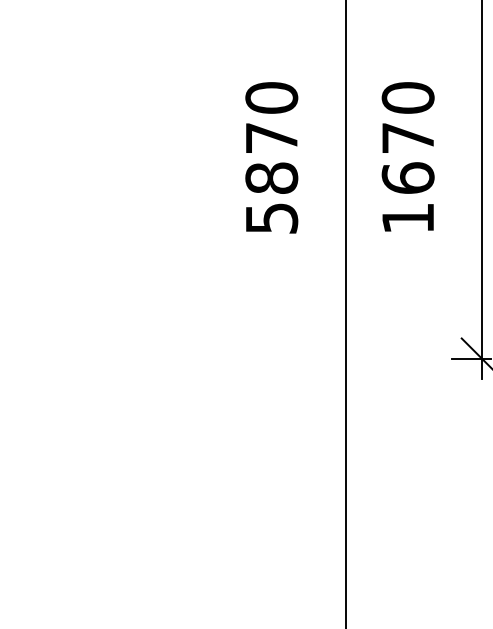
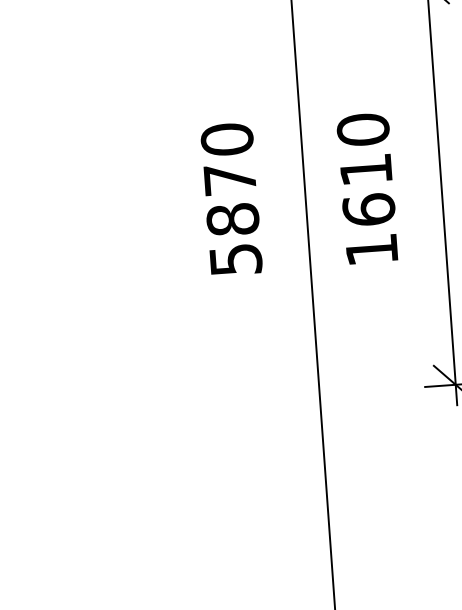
text: (407, 137) -> (365, 169), 1670 -> 1610

